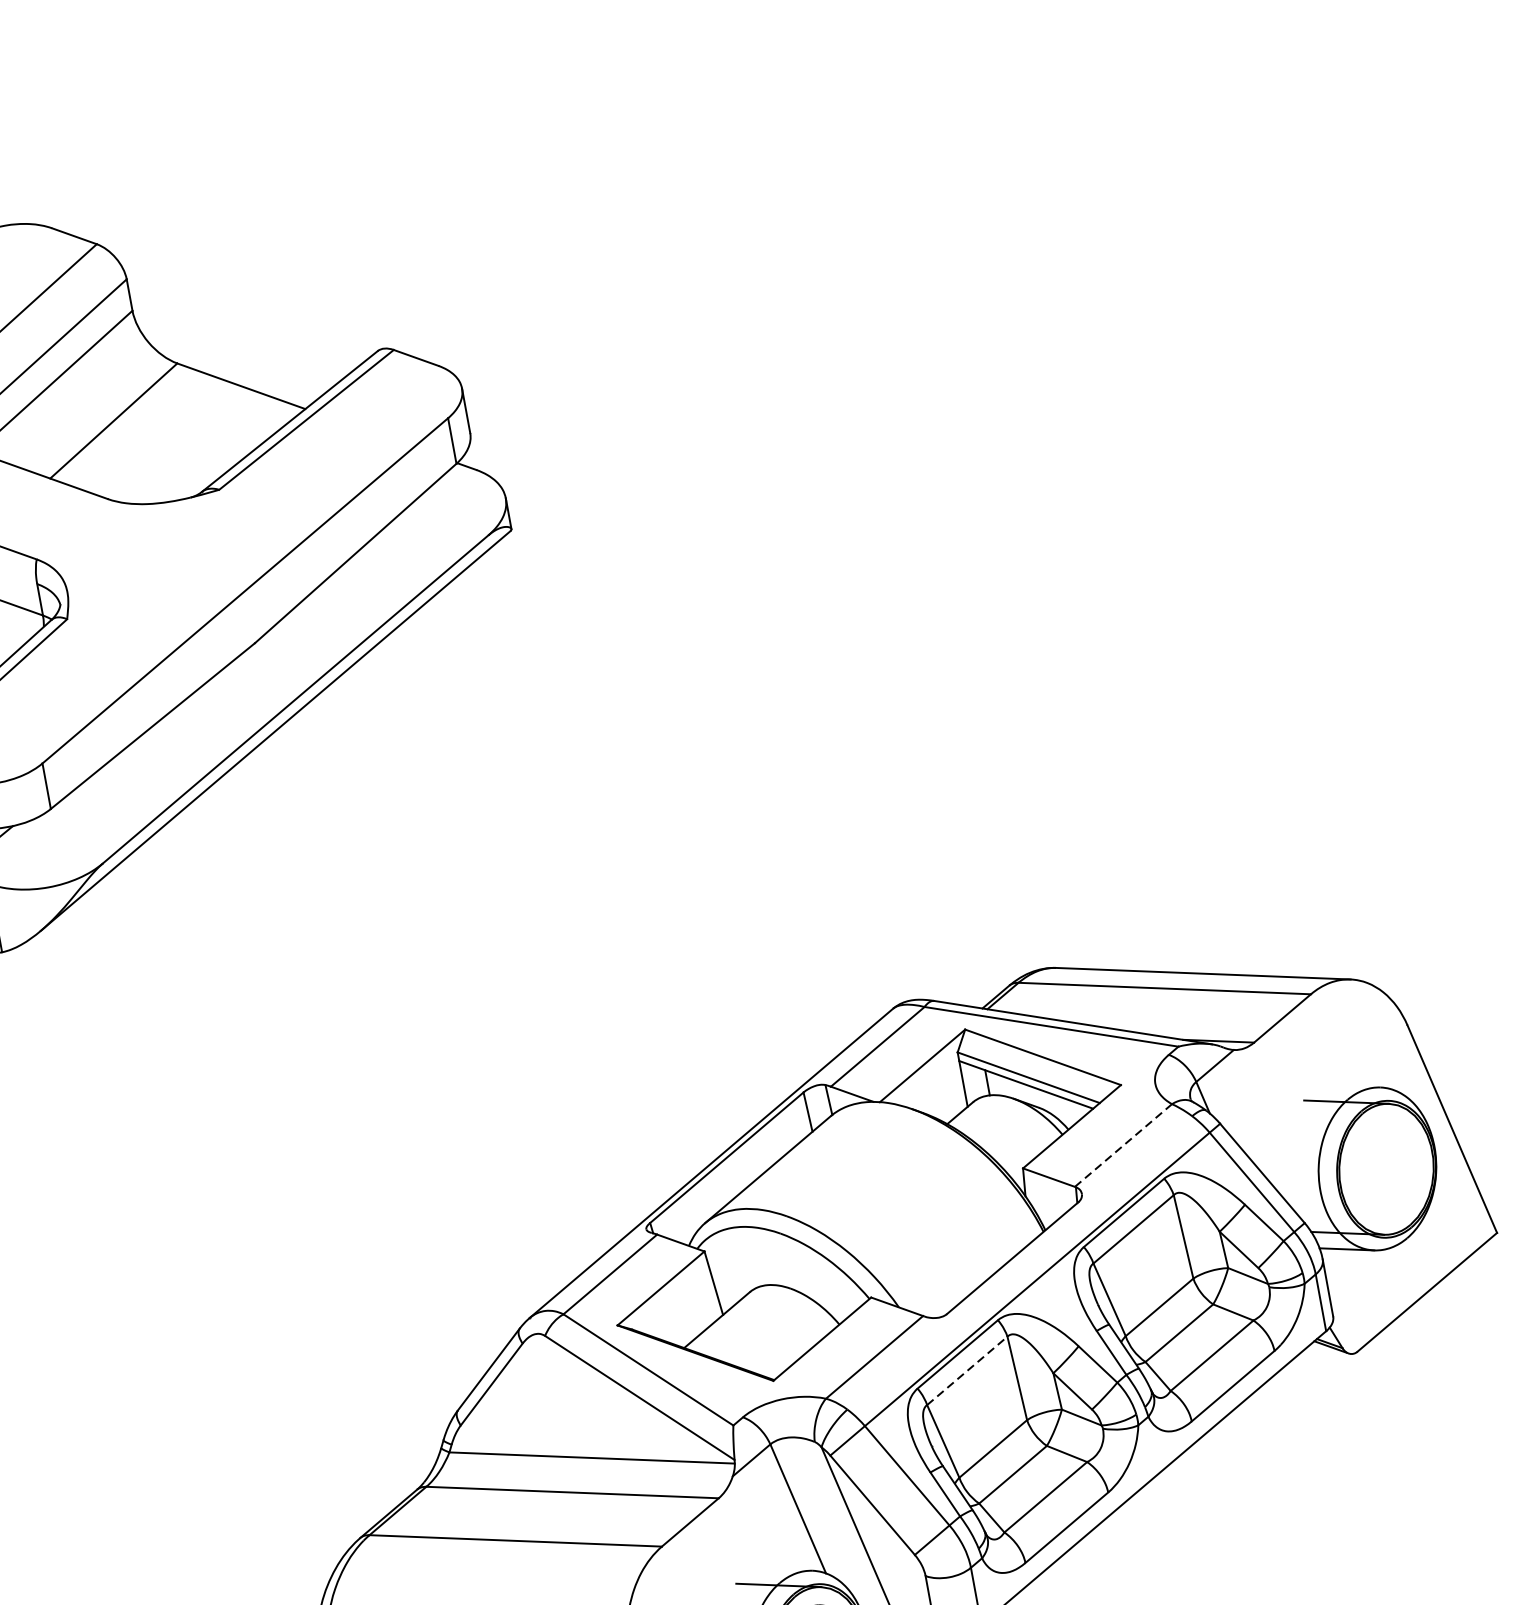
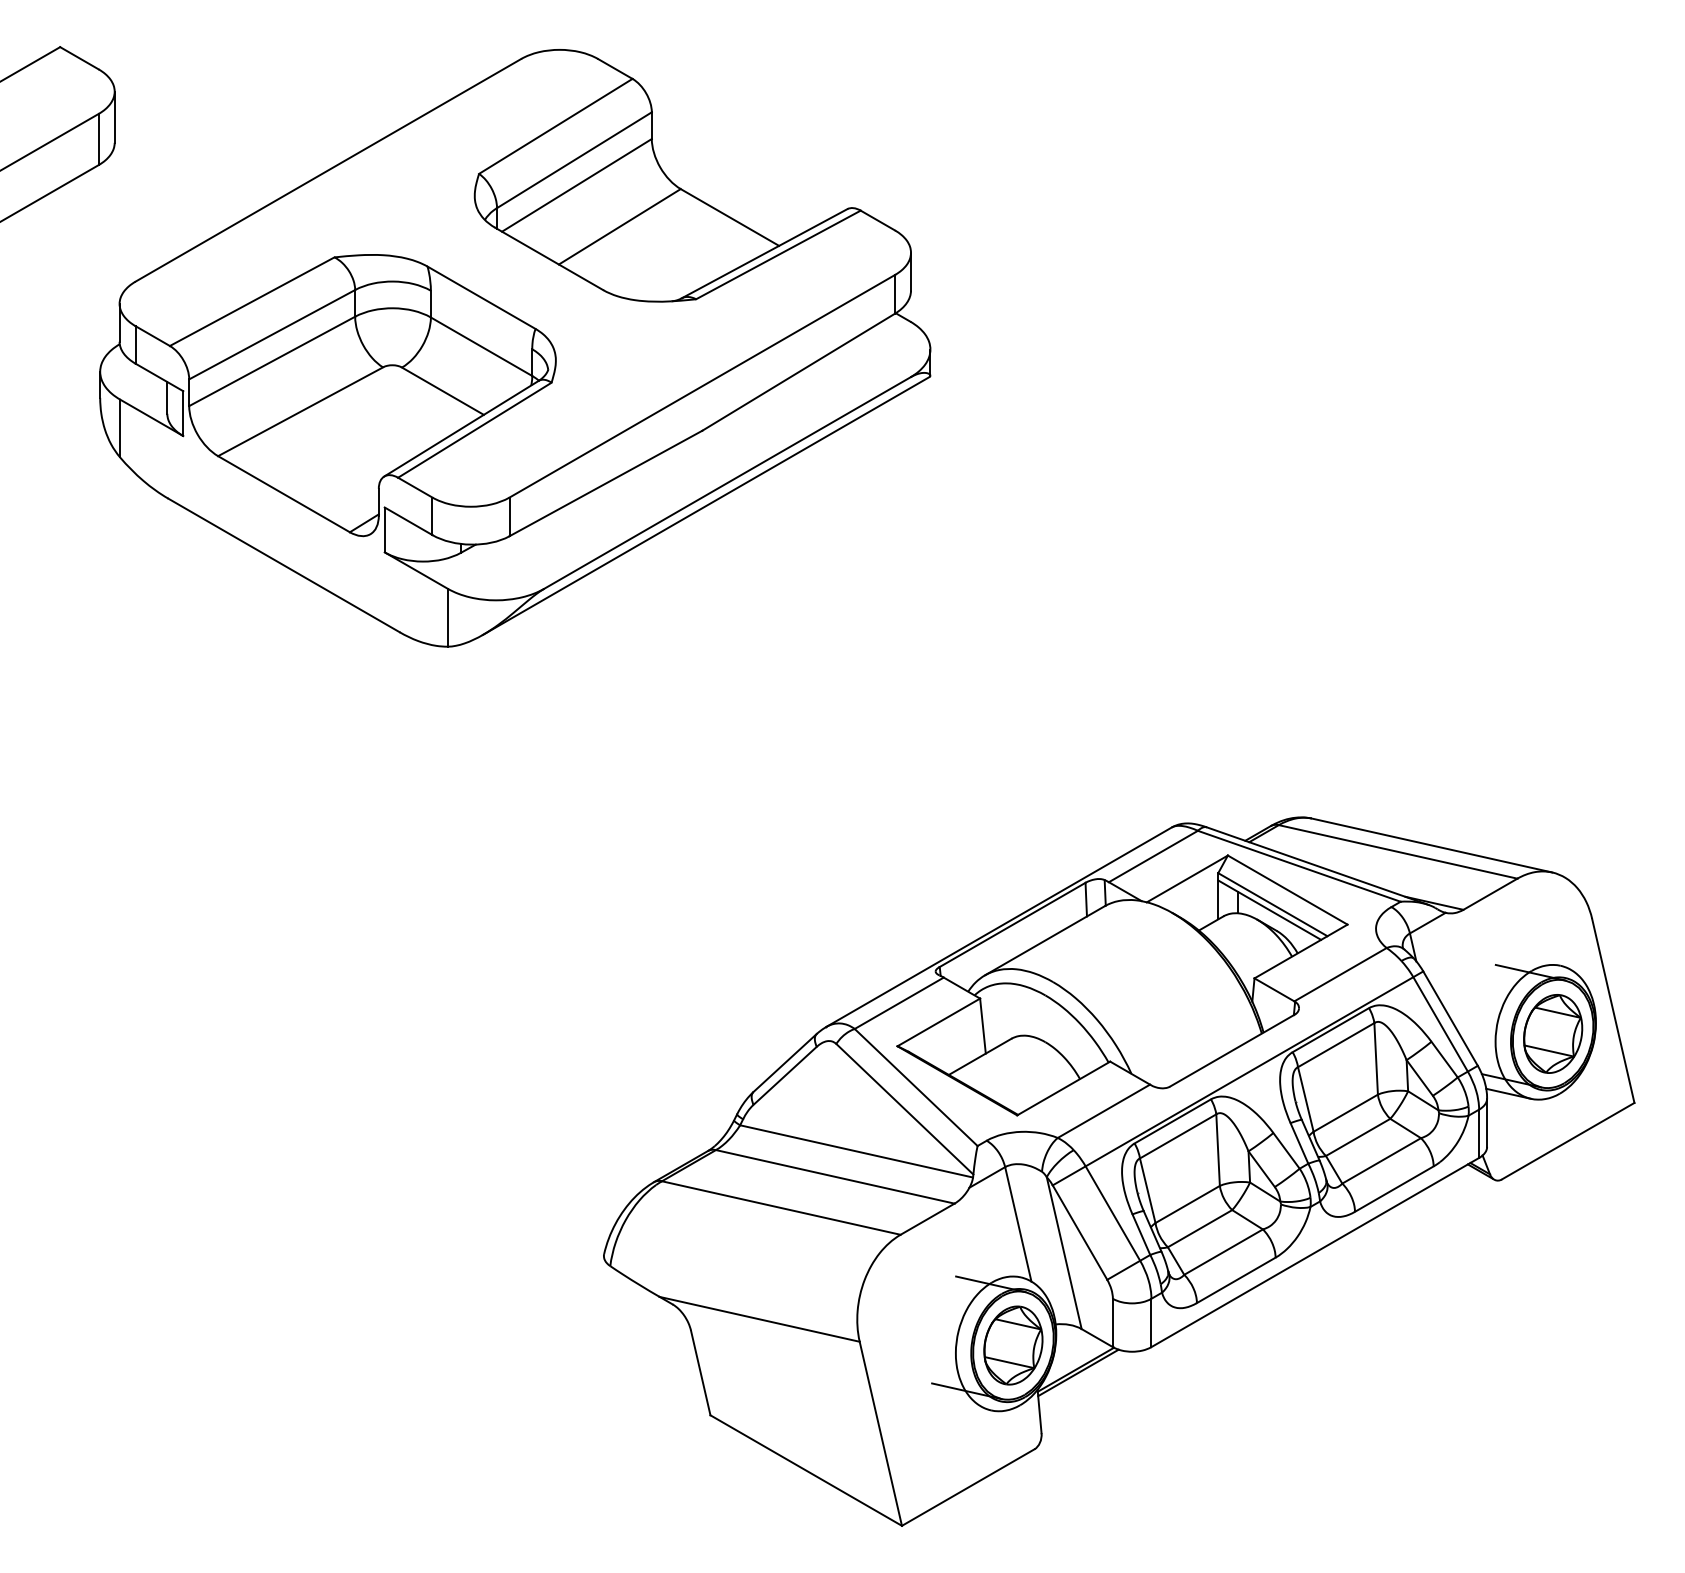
line: (1123, 1145) -> (1340, 974), dashed -> solid
part: (1386, 1168) -> (1553, 1033), added
line: (967, 1370) -> (1178, 1136), dashed -> solid

